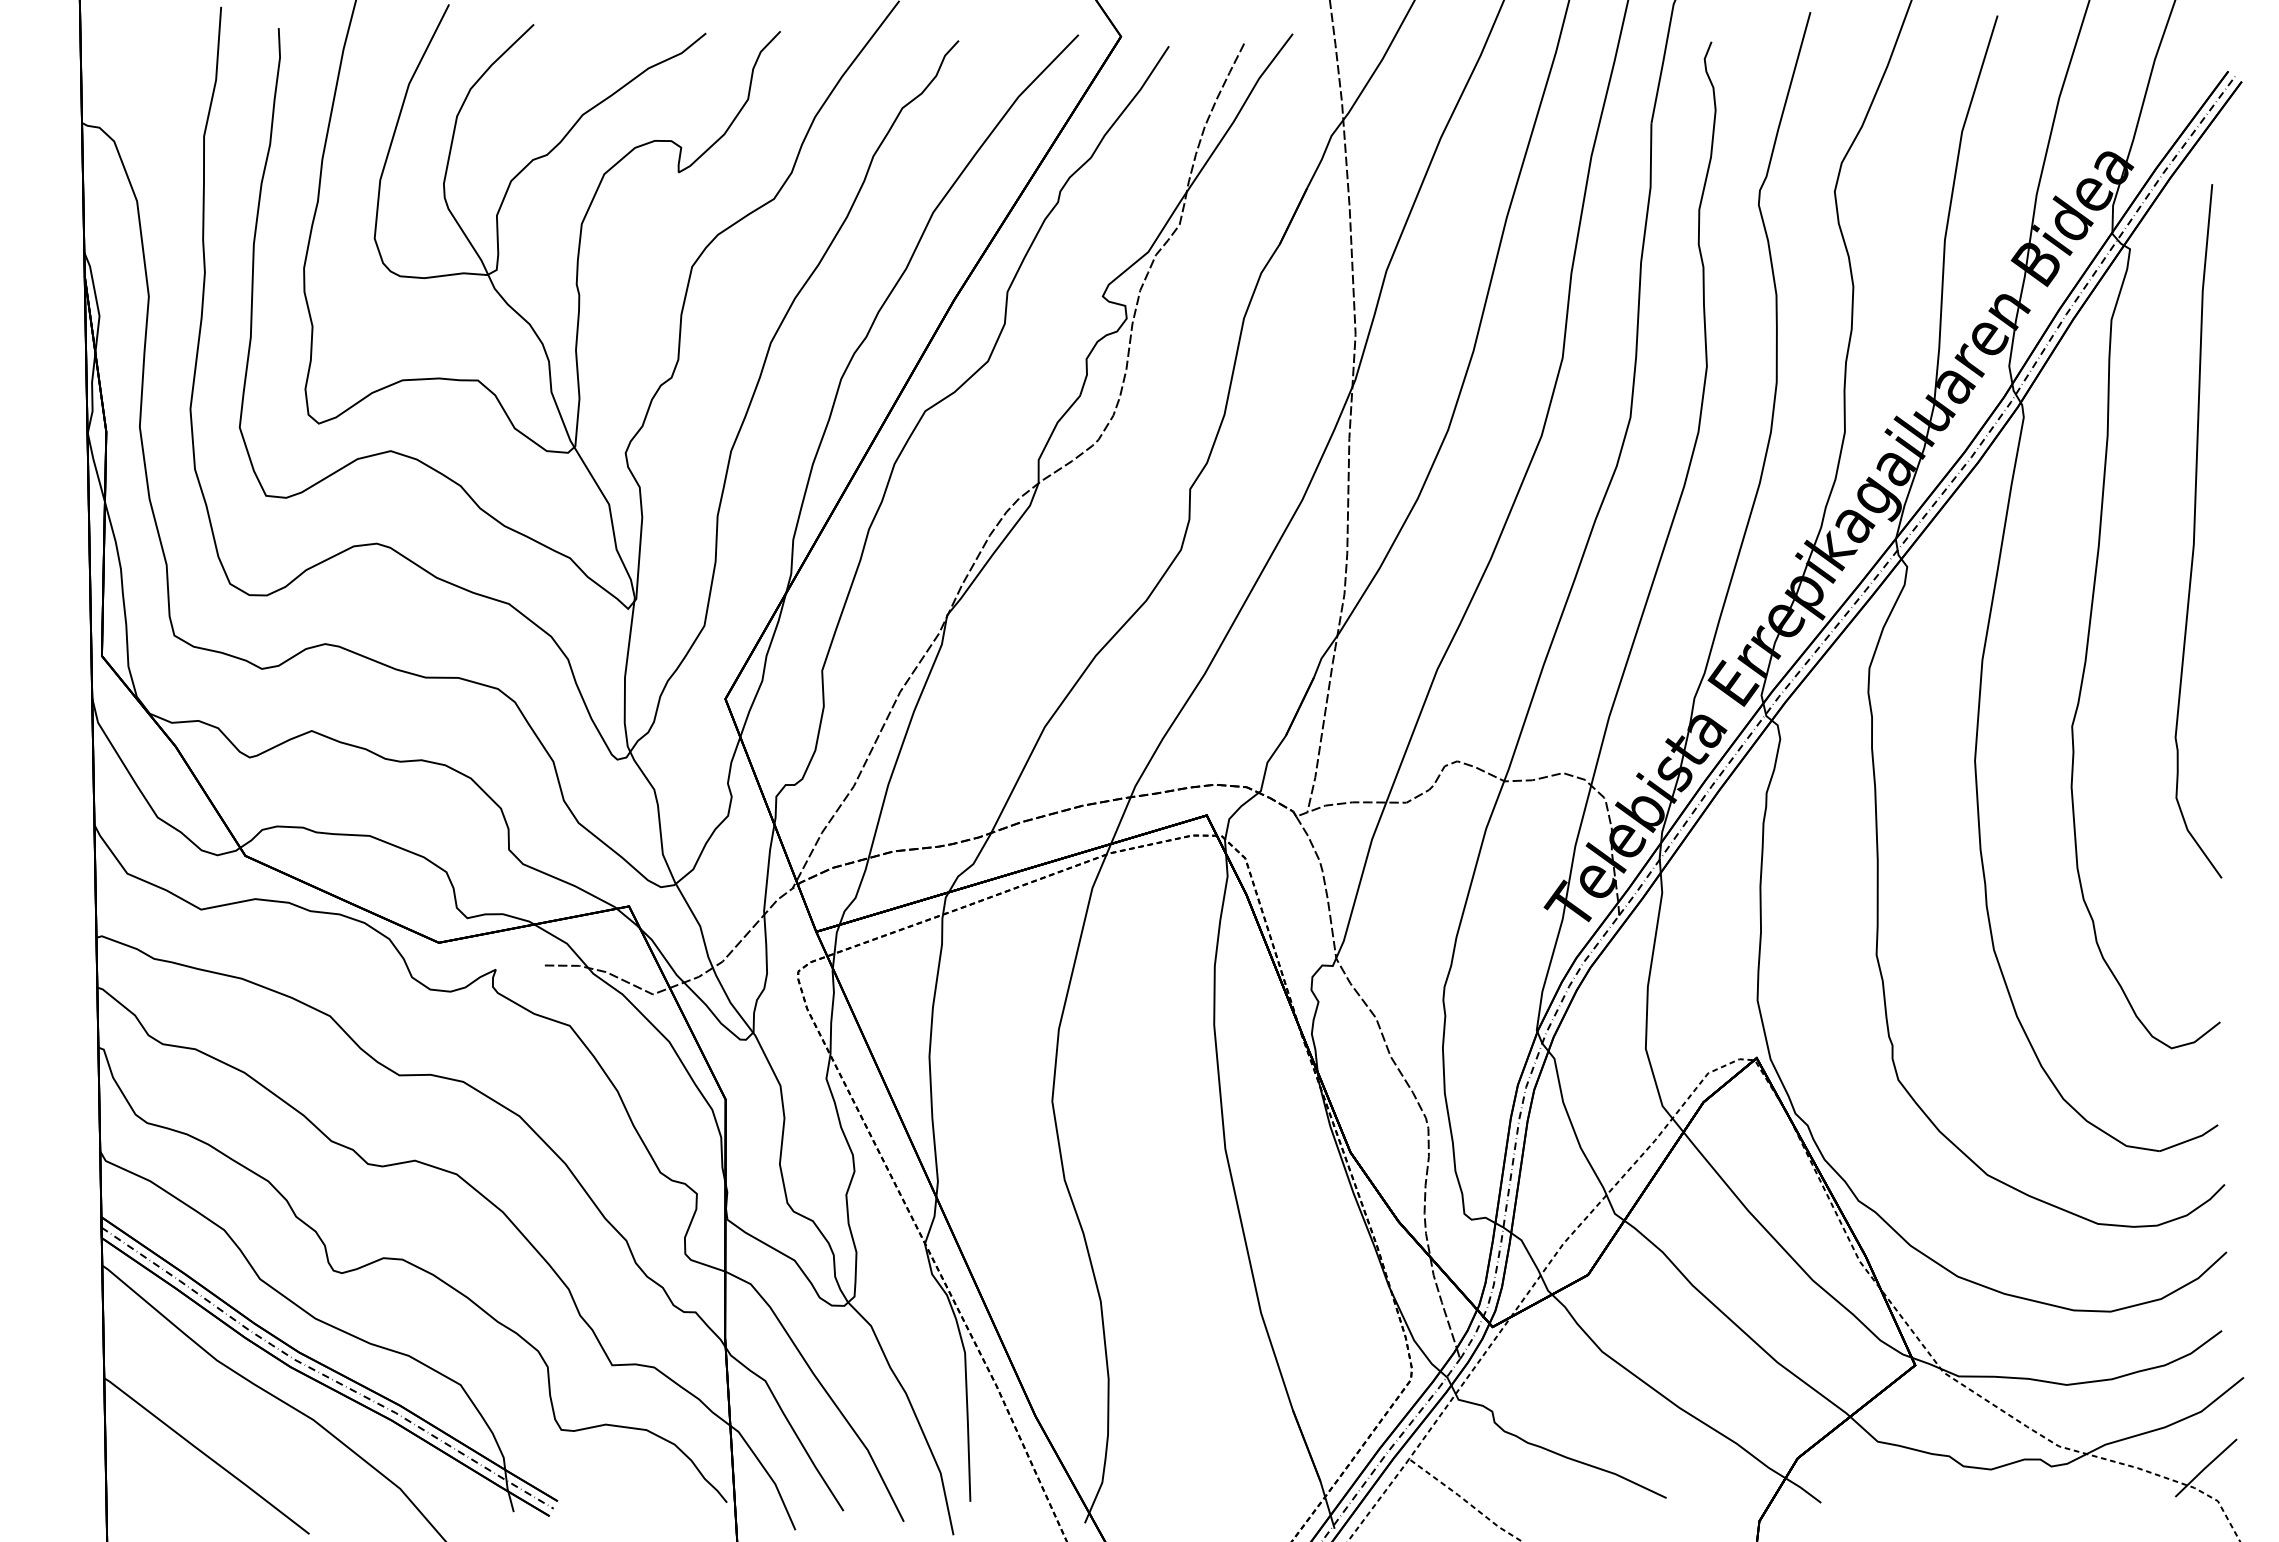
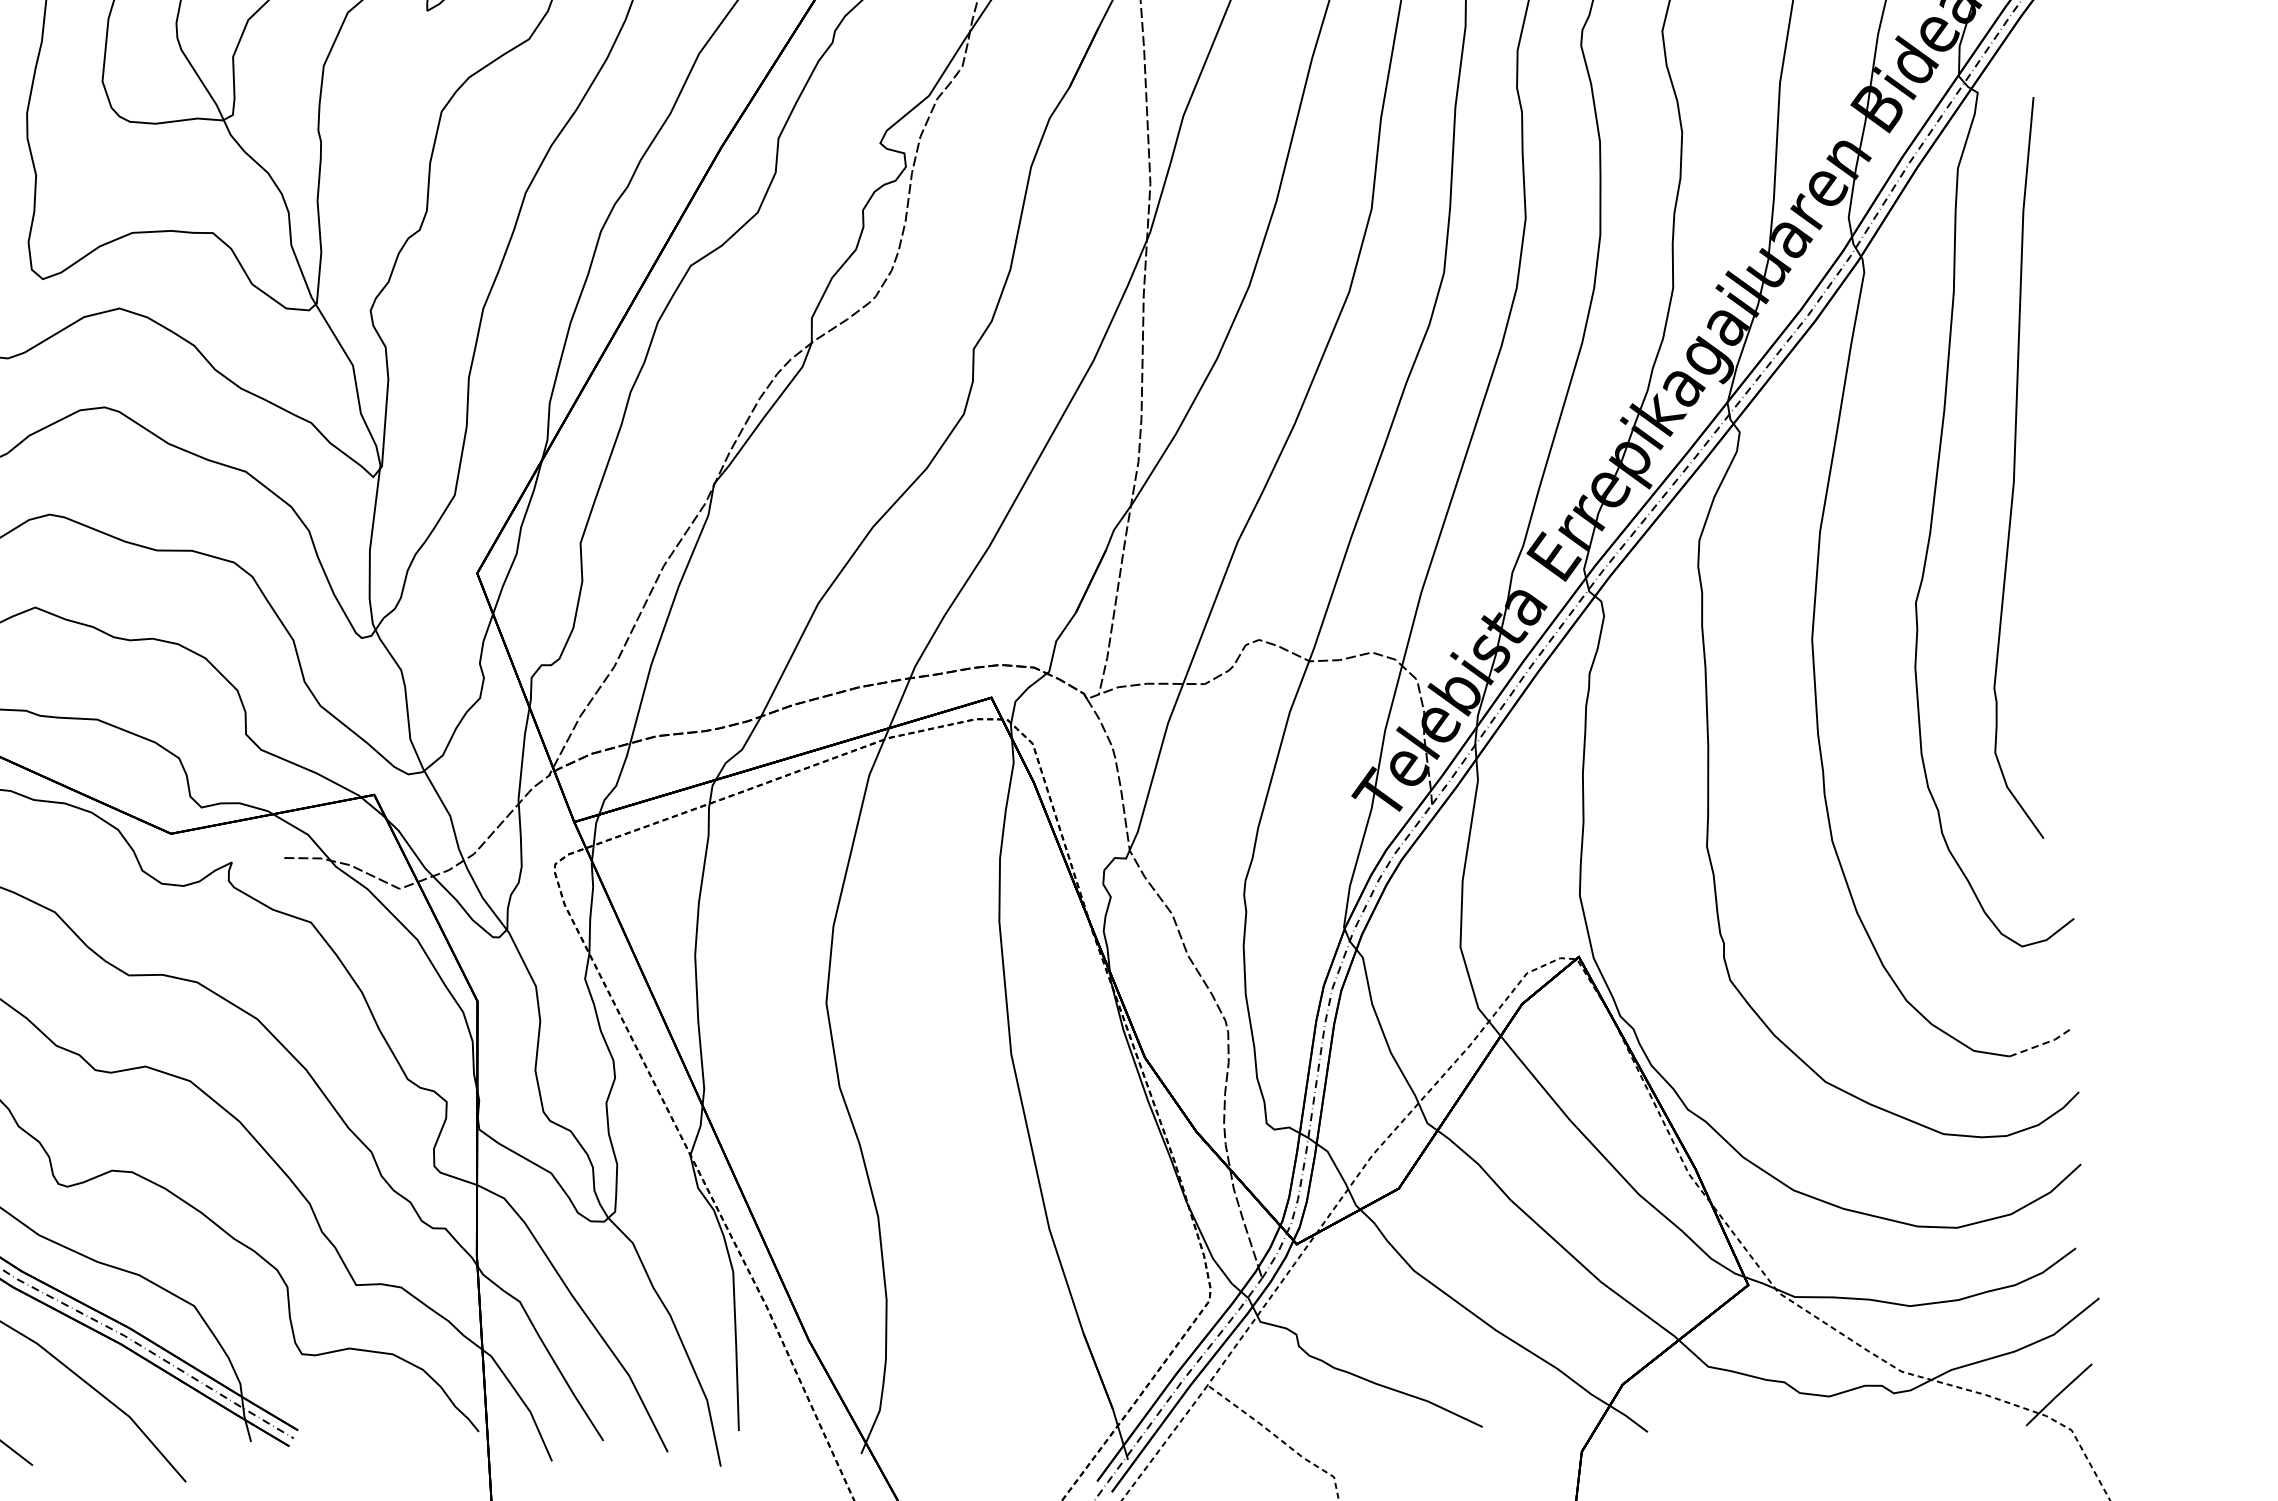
curve: (2195, 531) -> (2015, 468), moved
line: (2191, 1139) -> (2043, 1043), solid -> dashed

